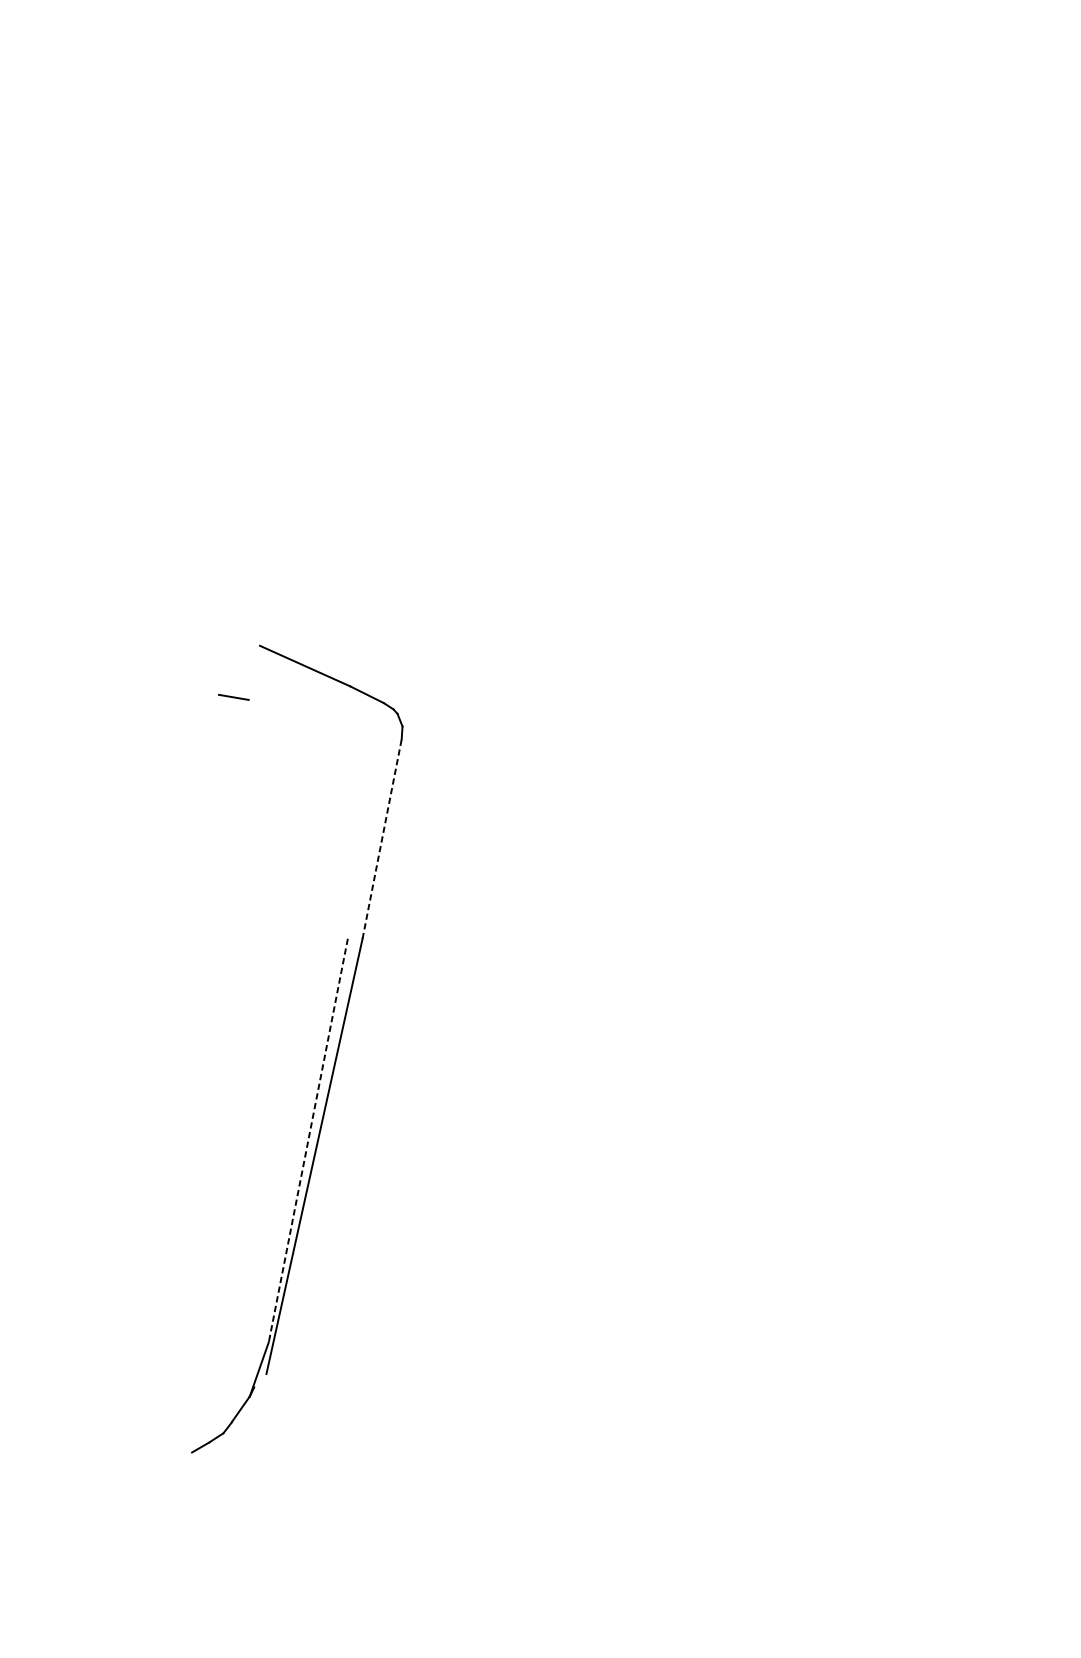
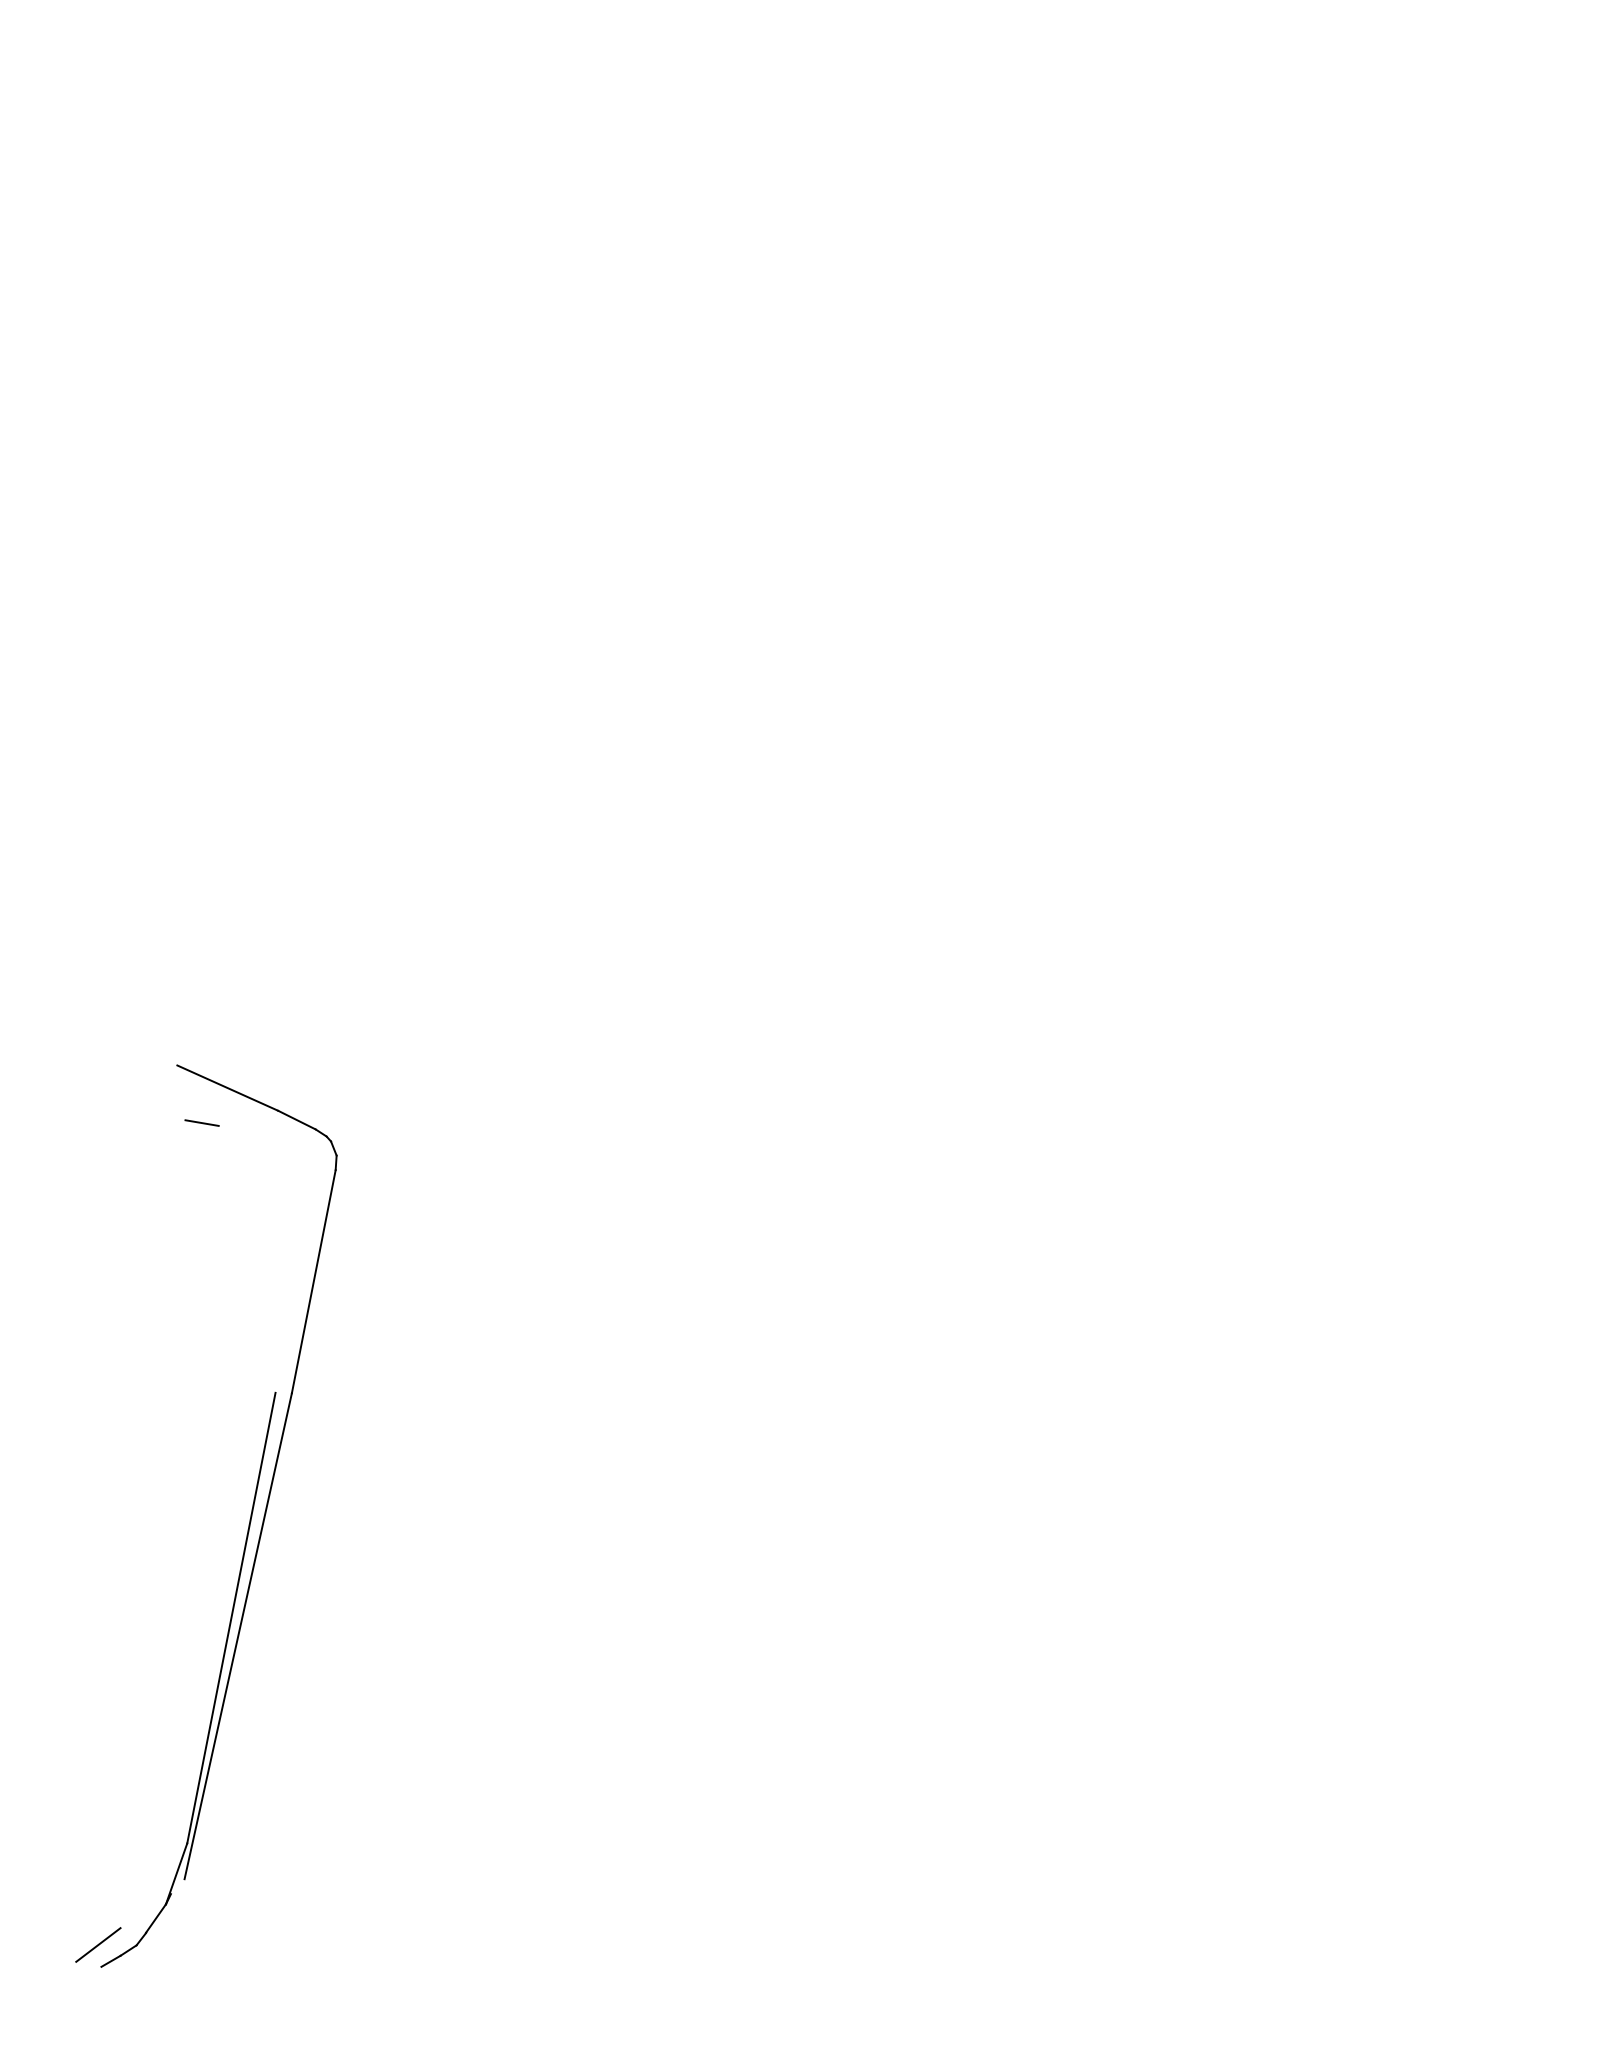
line: (233, 696) -> (201, 1122), moved
line: (381, 839) -> (313, 1281), dashed -> solid
line: (308, 1140) -> (231, 1618), dashed -> solid
line: (189, 1432) -> (98, 1944), added

